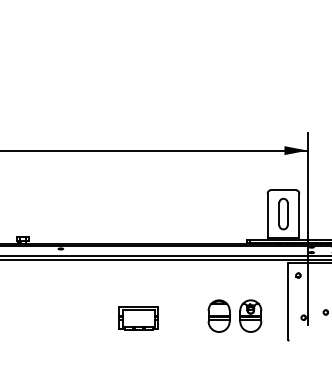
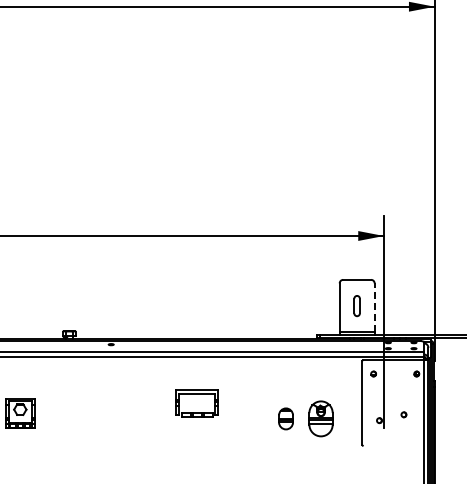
part: (282, 213) -> (356, 305), size x0.6
line: (299, 215) -> (374, 307), solid -> dashed
part: (138, 310) -> (196, 394), moved
part: (218, 315) -> (285, 418), size x0.6

